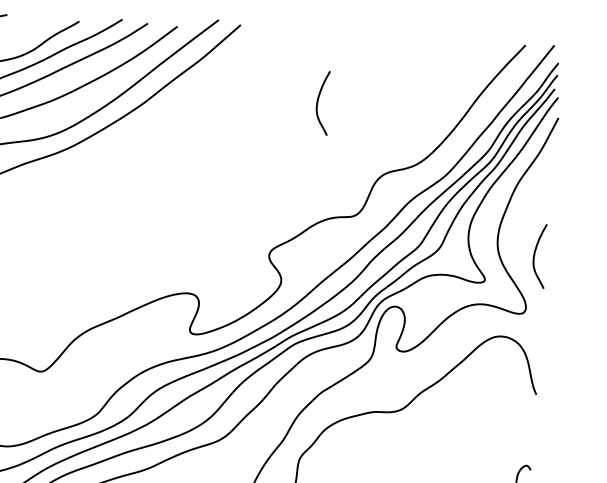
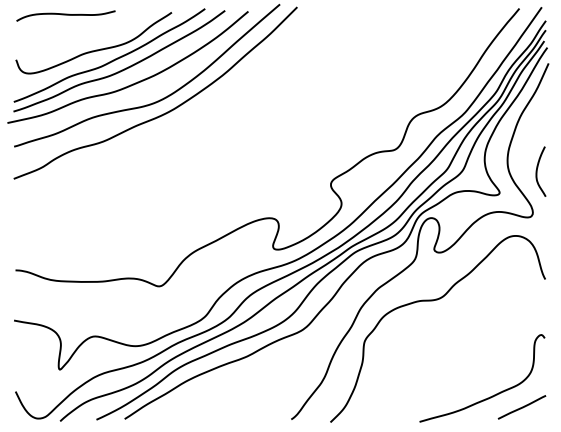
curve: (318, 102) -> (361, 63), removed

